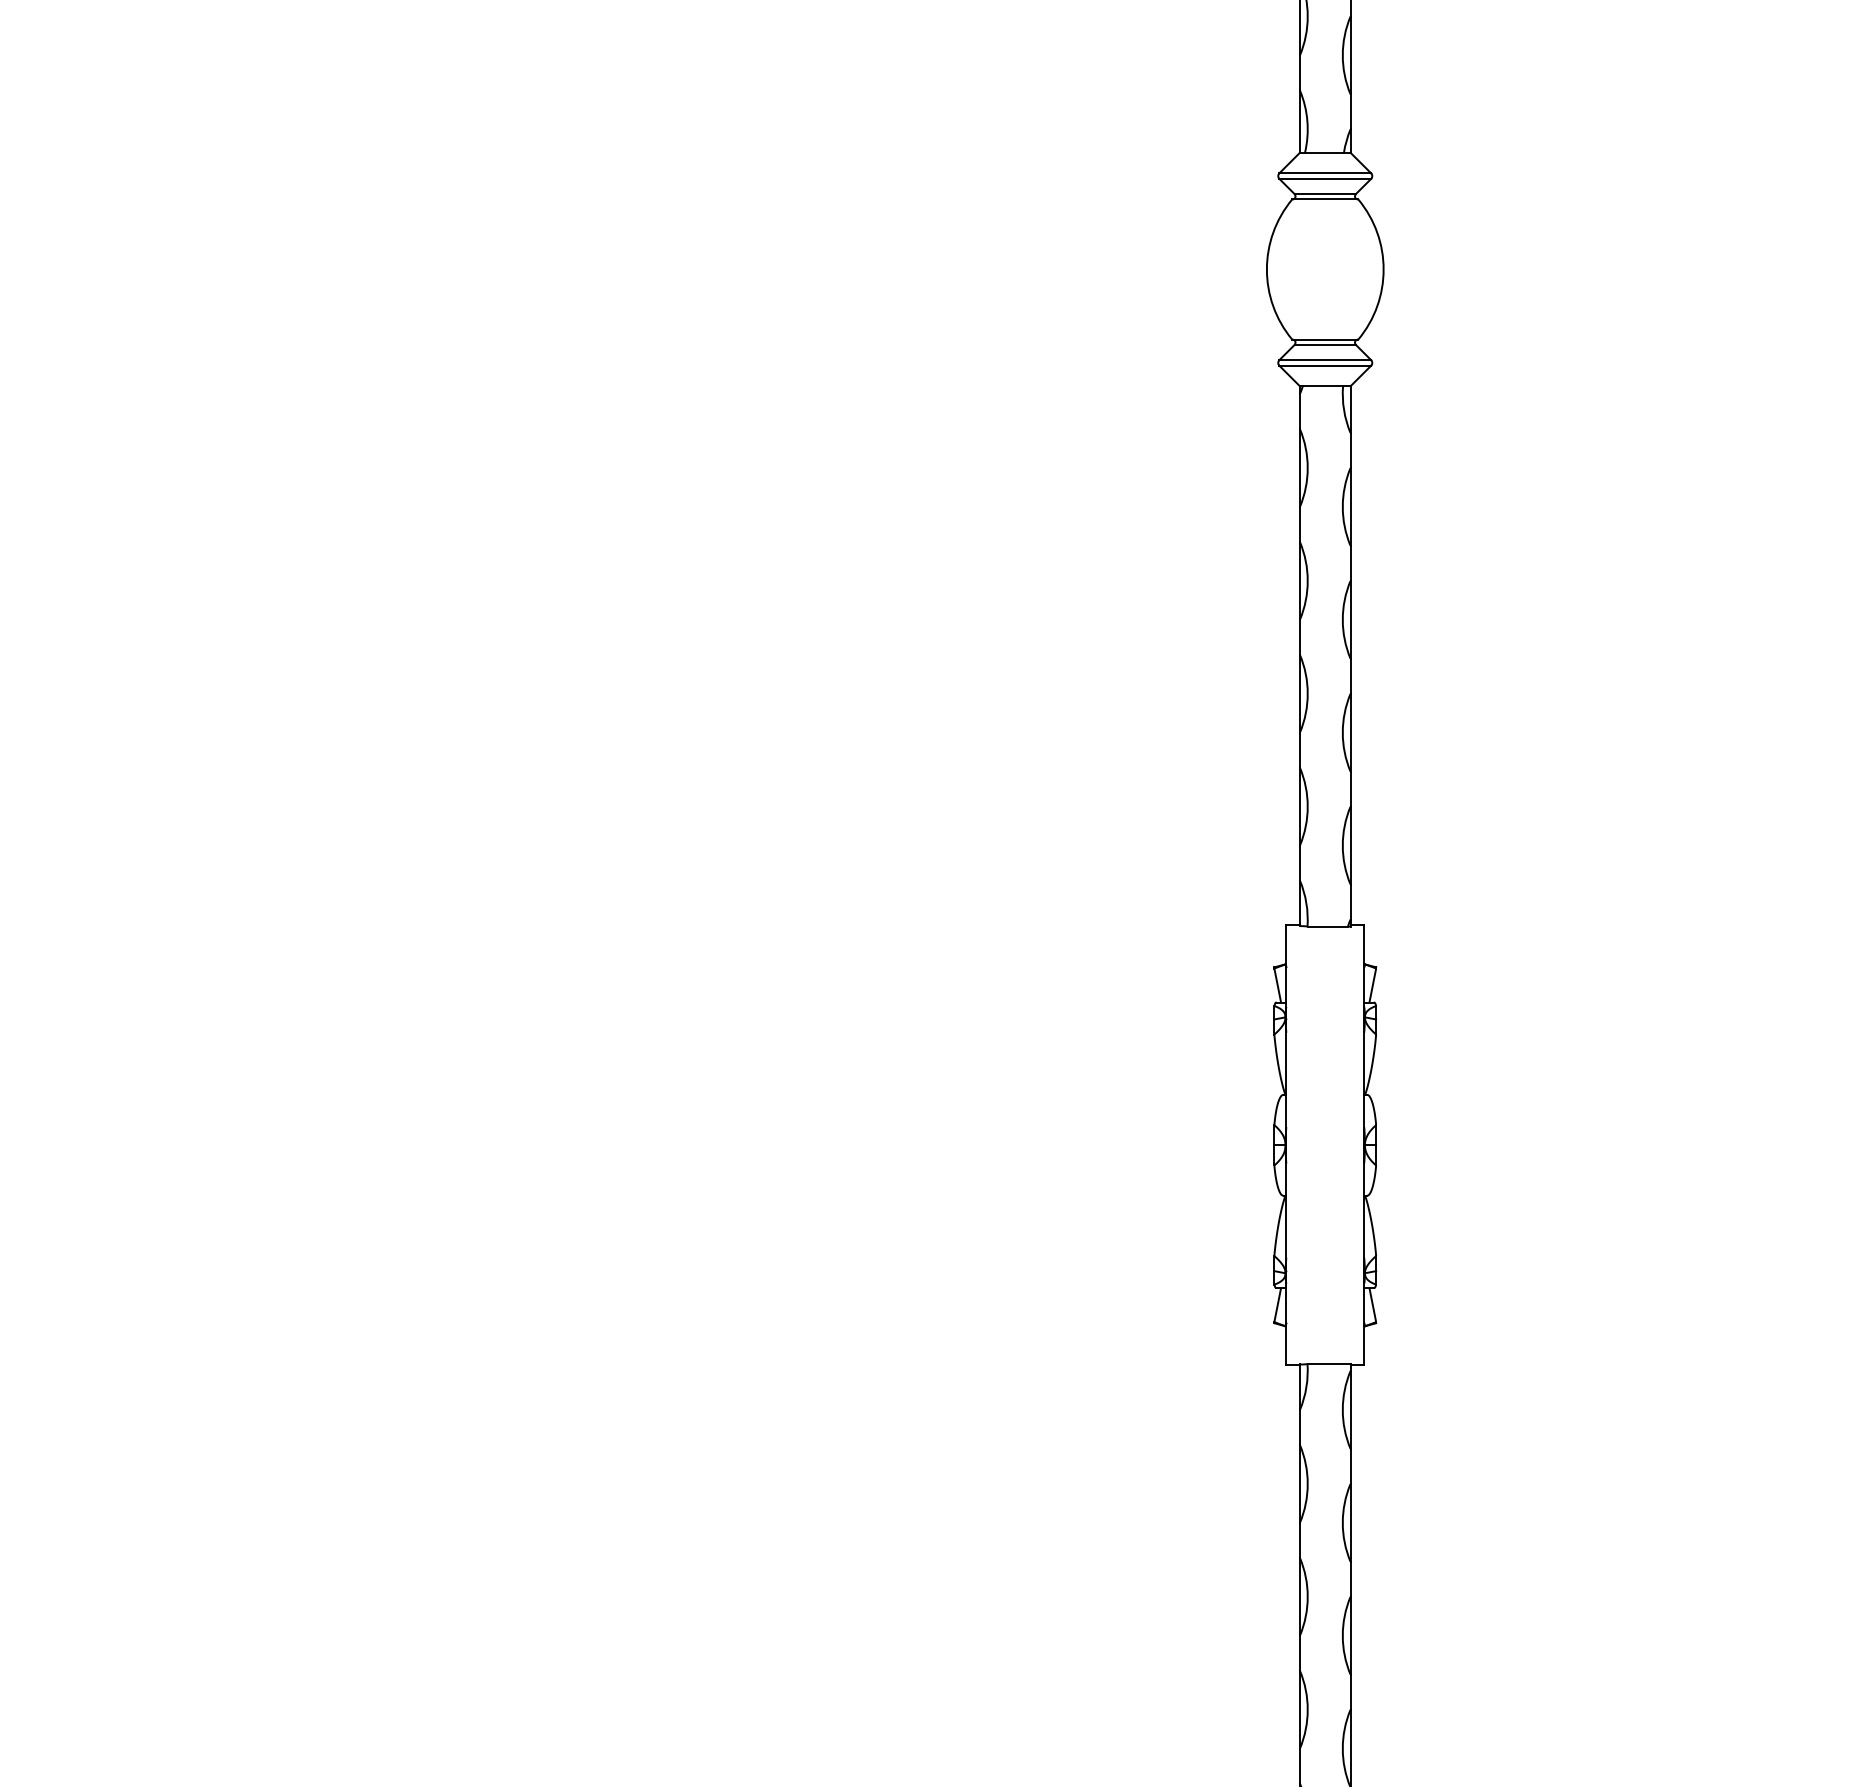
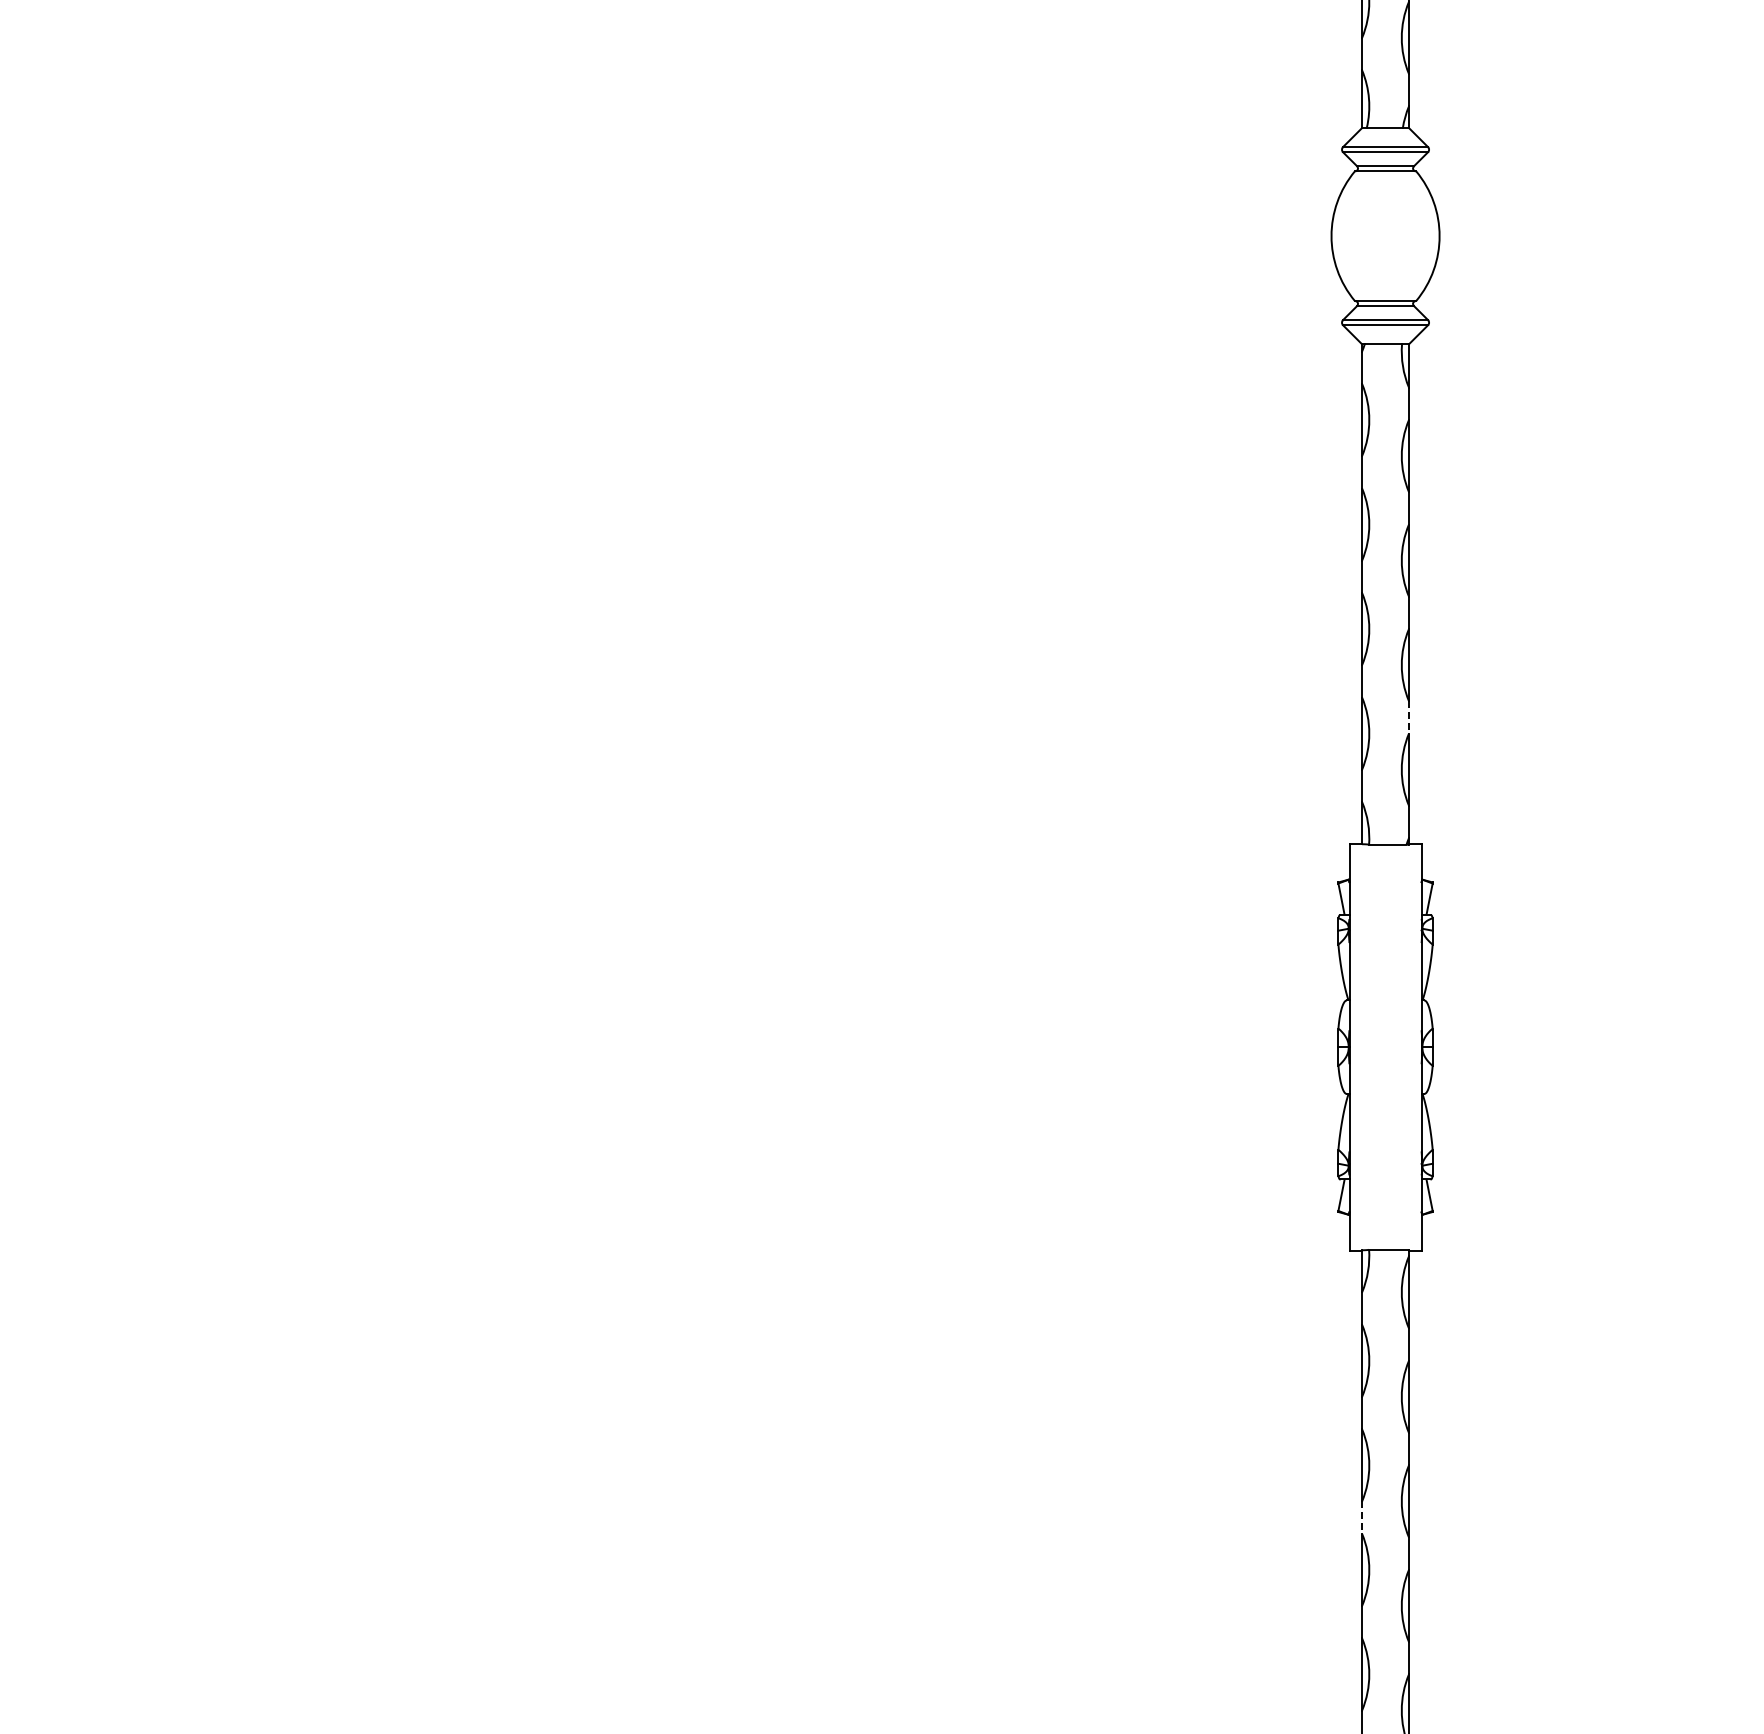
line: (1350, 789) -> (1408, 717), solid -> dashed
line: (1300, 1654) -> (1362, 1518), solid -> dashed

